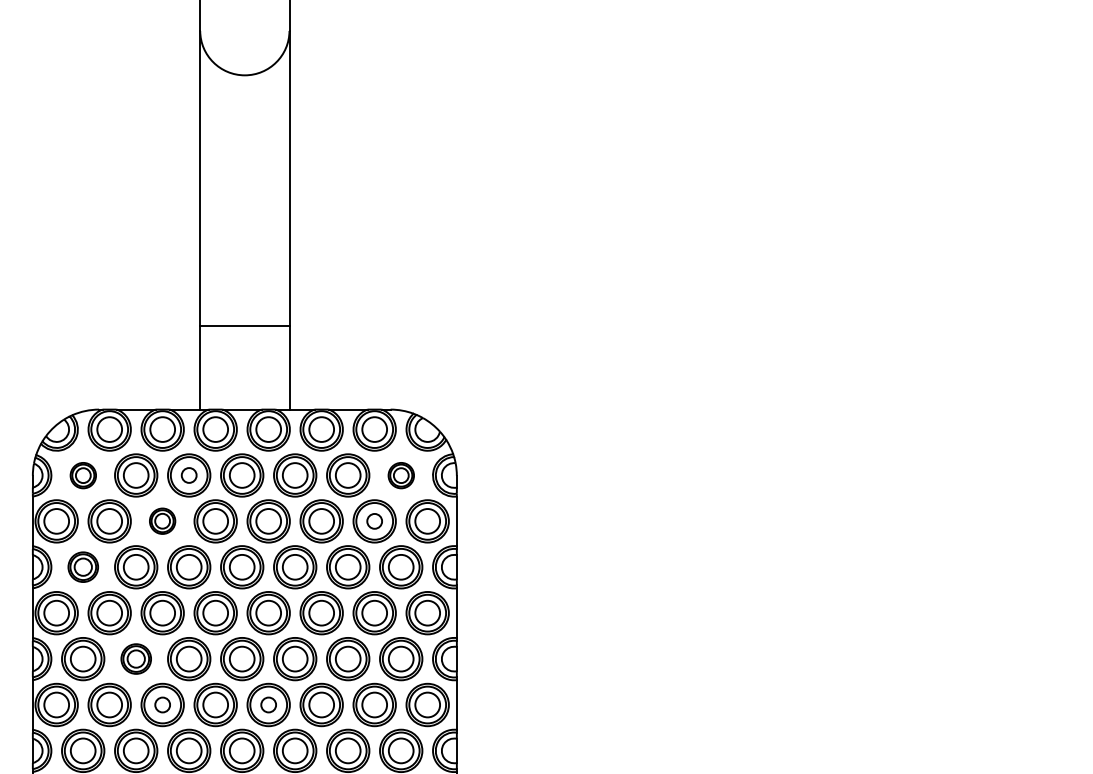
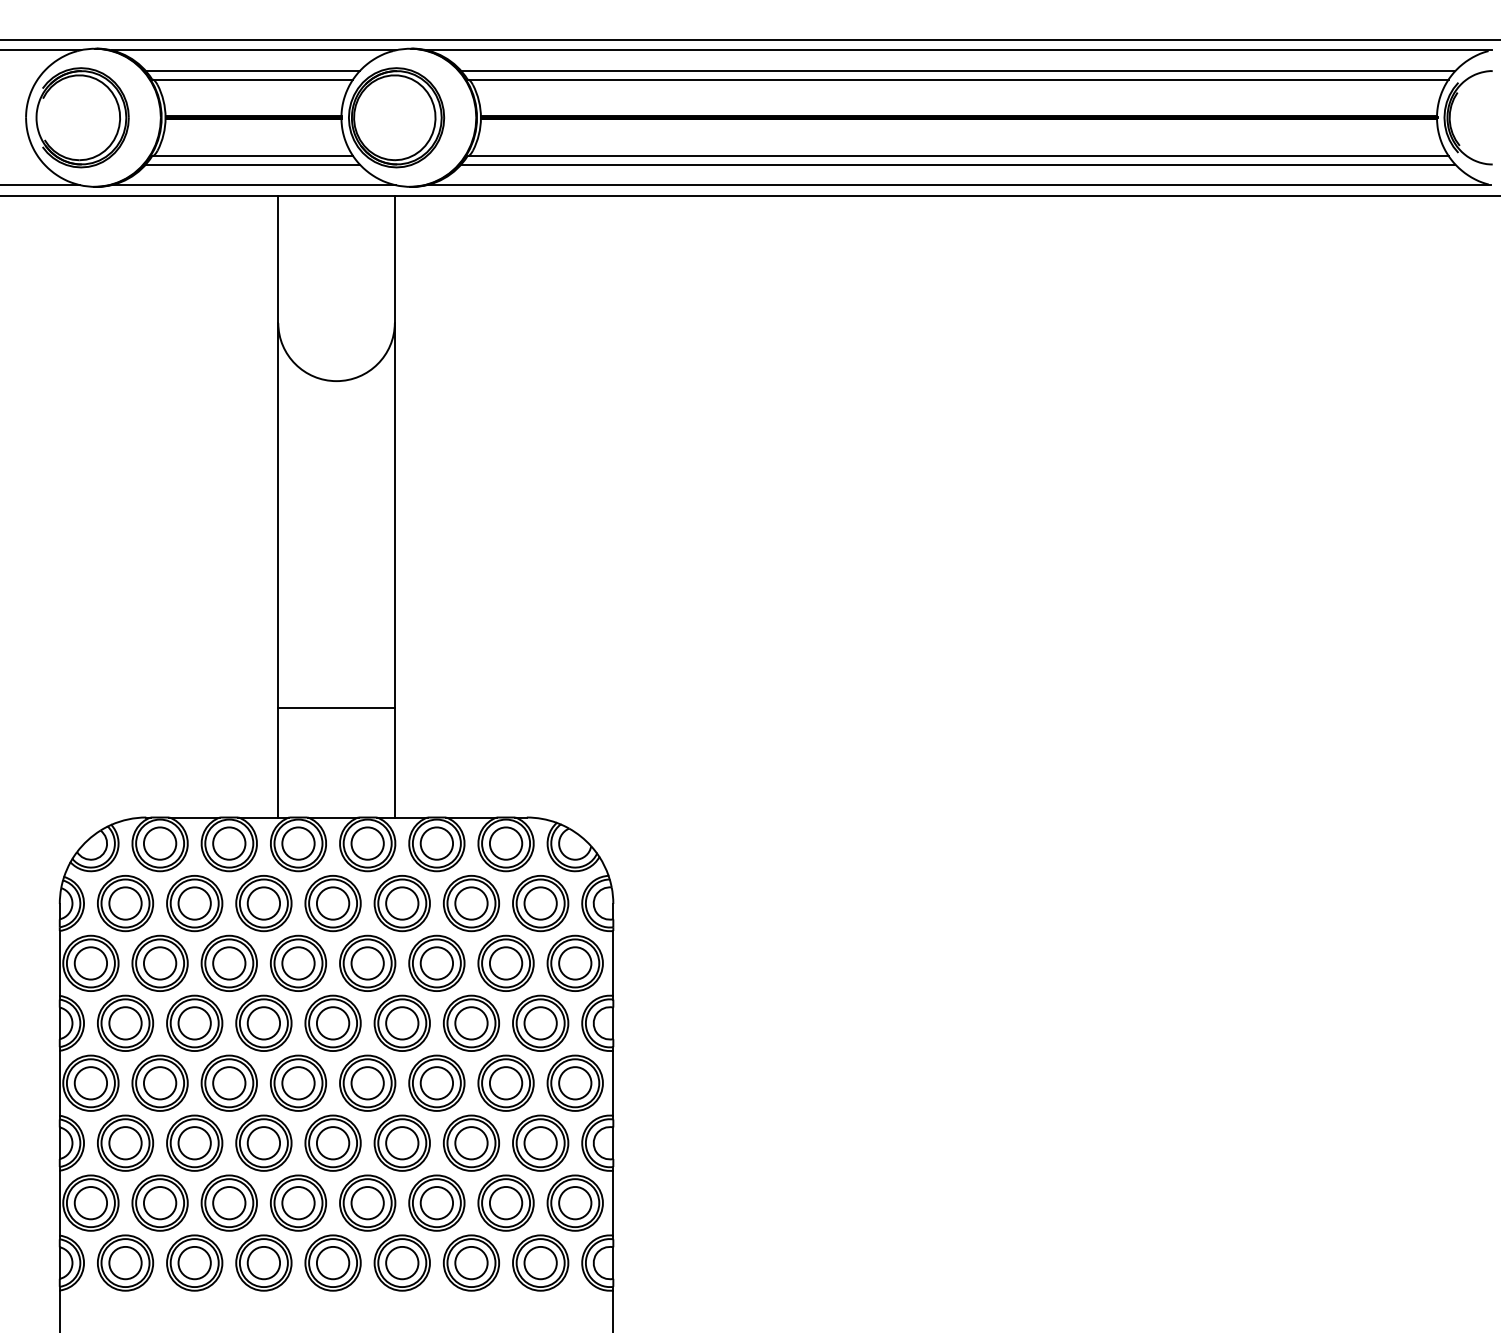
part: (83, 475) -> (125, 903), size x1.67
circle: (188, 475) -> (263, 903), size x1.67
part: (401, 475) -> (540, 903), size x1.67
part: (162, 520) -> (228, 962), size x1.67
circle: (374, 521) -> (505, 963), size x1.67
part: (83, 566) -> (125, 1022), size x1.43
part: (136, 658) -> (194, 1142), size x1.43
circle: (162, 705) -> (229, 1203), size x1.67
circle: (268, 705) -> (367, 1203), size x1.67

